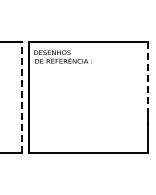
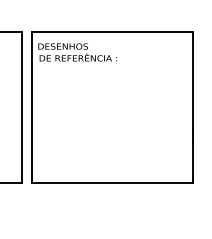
line: (147, 77) -> (192, 80), dashed -> solid
line: (22, 97) -> (22, 107), dashed -> solid

